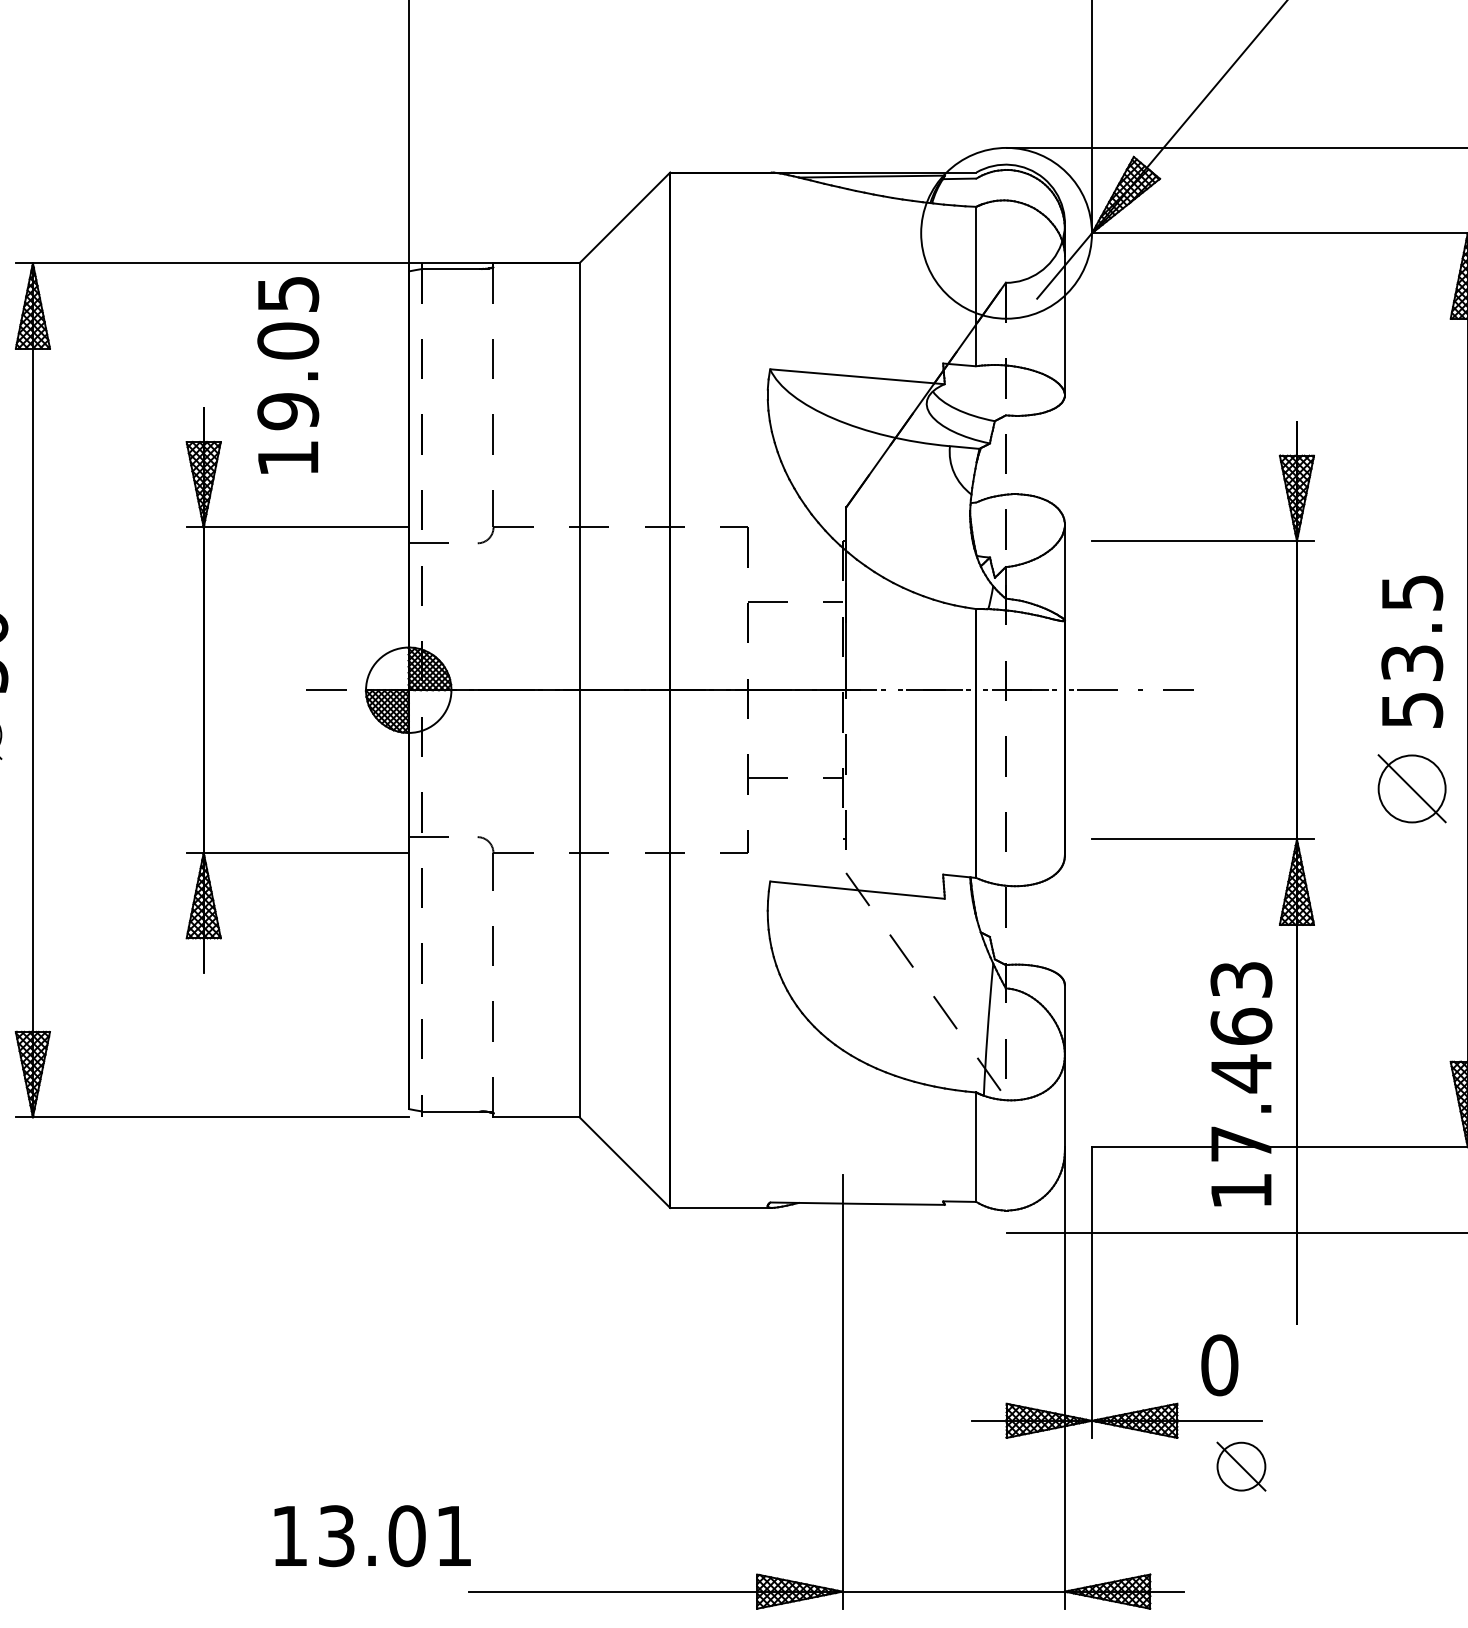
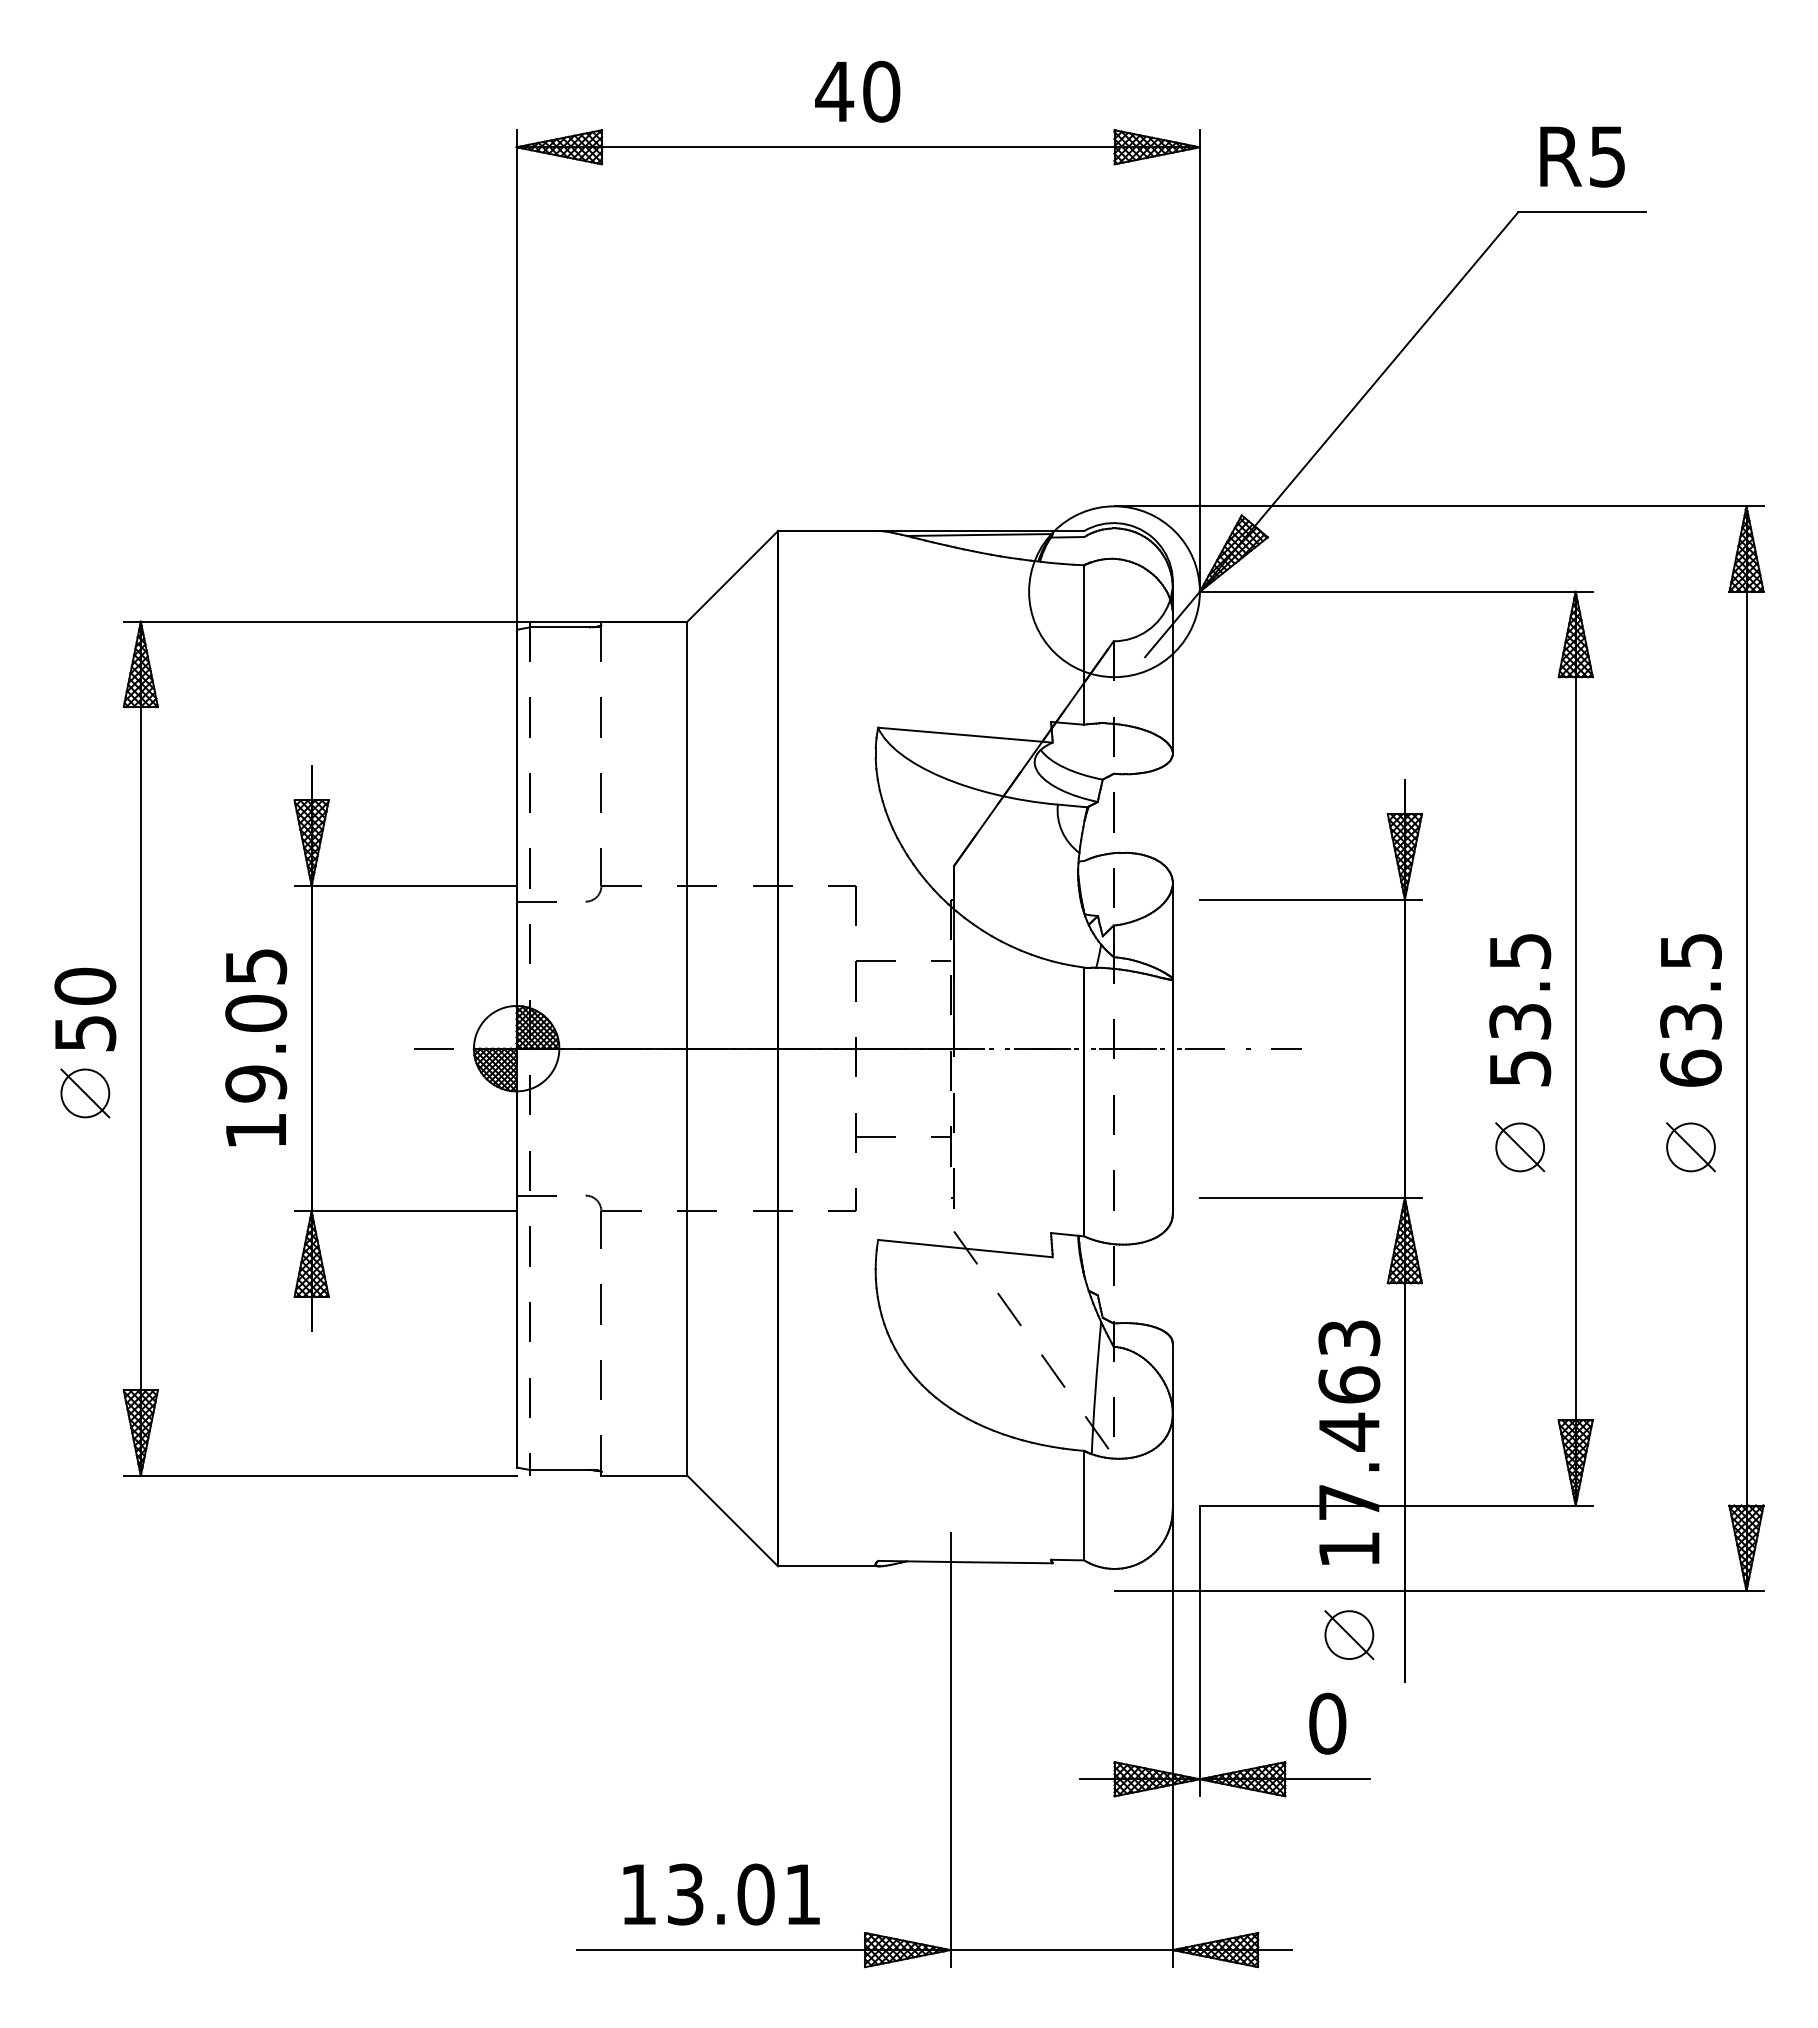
text: (288, 375) -> (256, 1047), moved
part: (1412, 789) -> (1520, 1147), size x0.71
part: (1241, 1467) -> (1349, 1635), moved
text: (372, 1536) -> (721, 1894), moved

